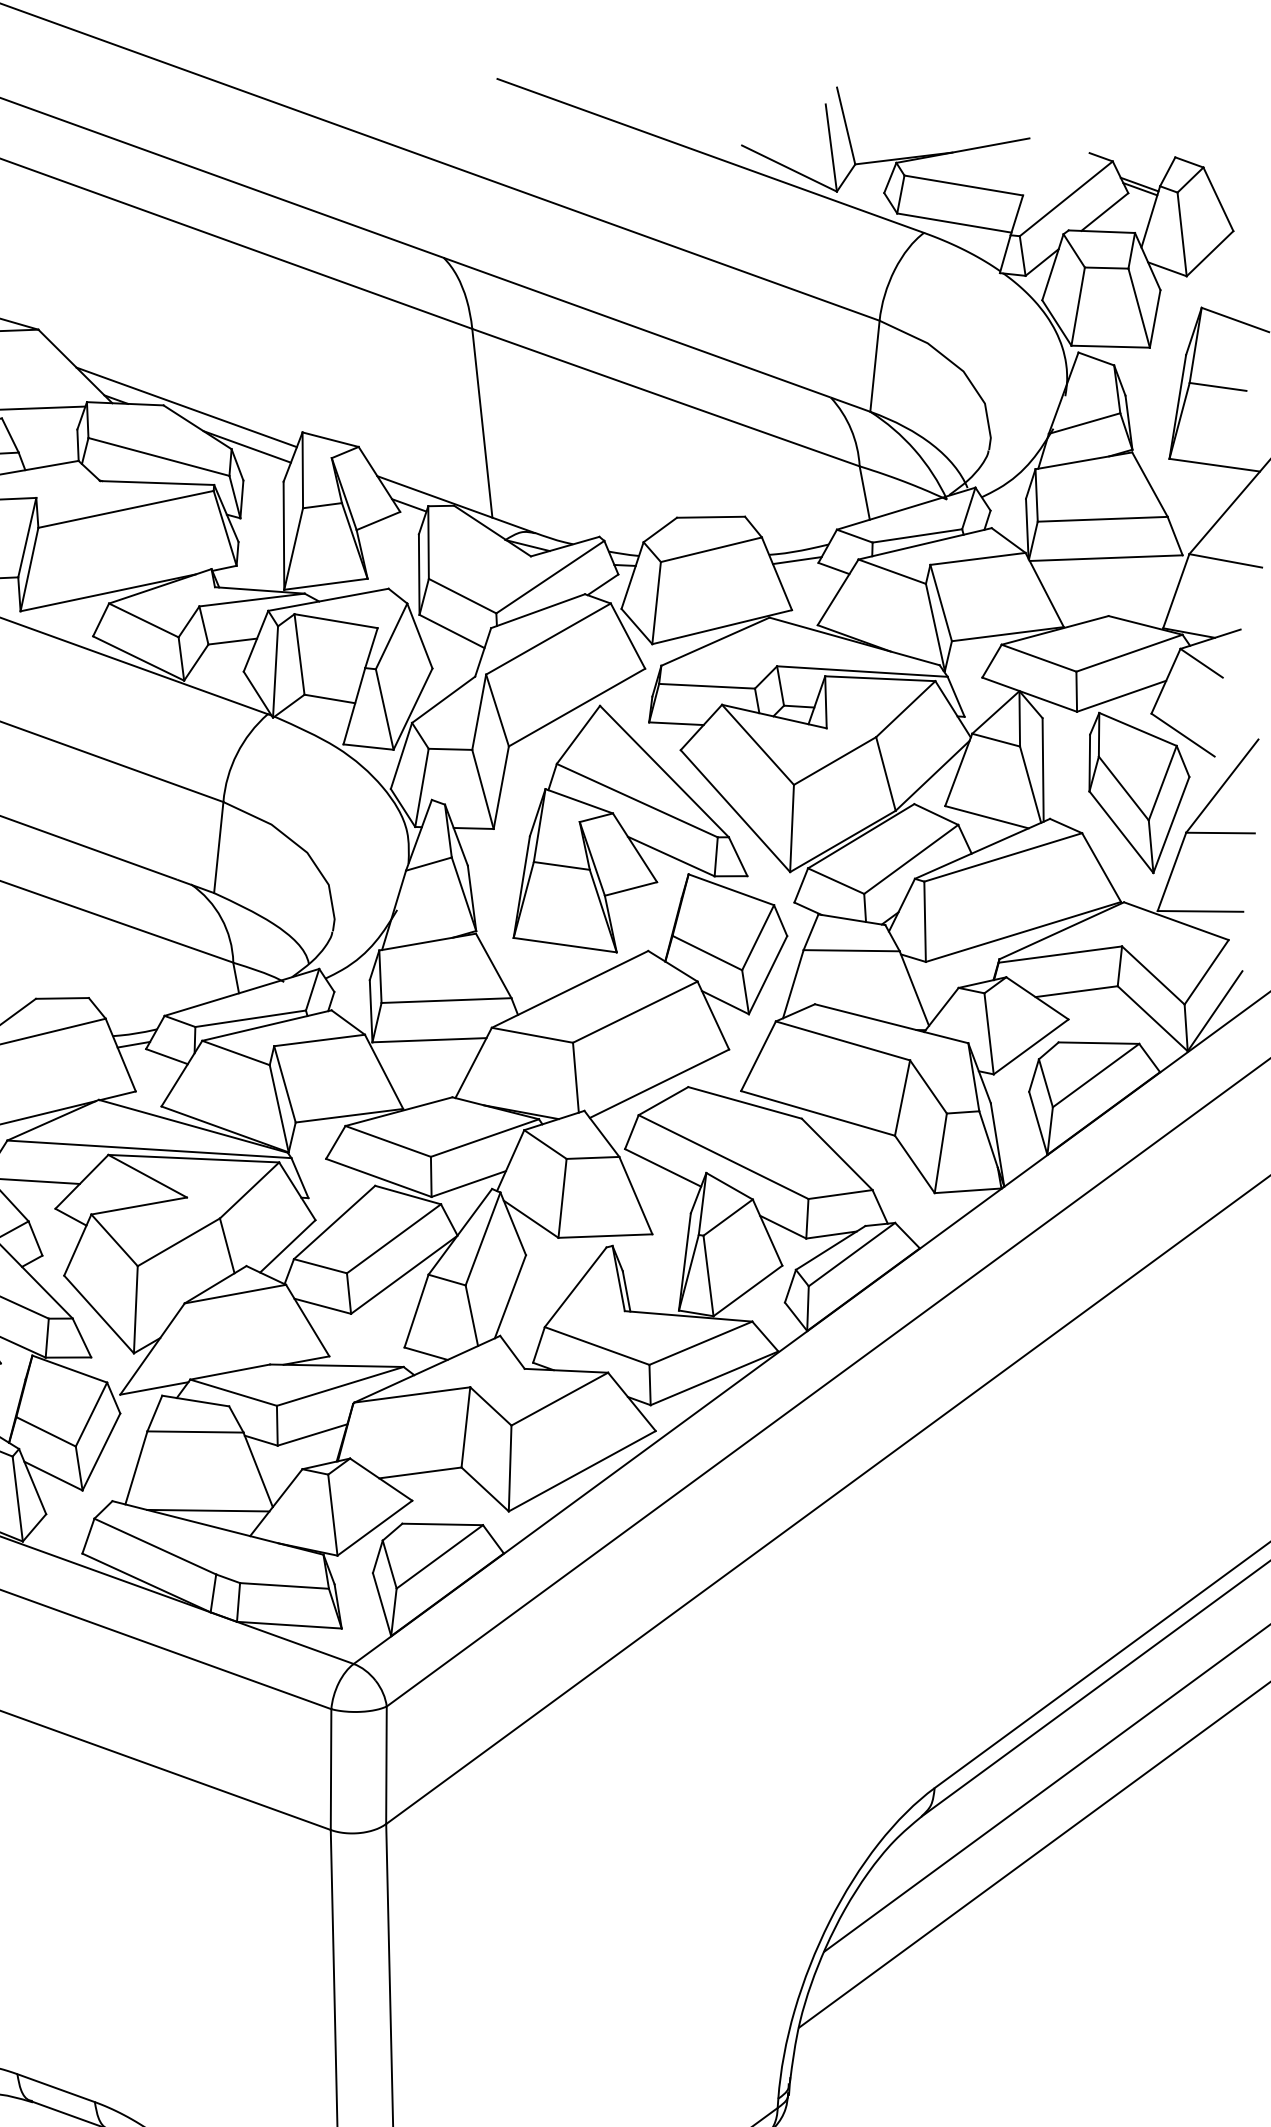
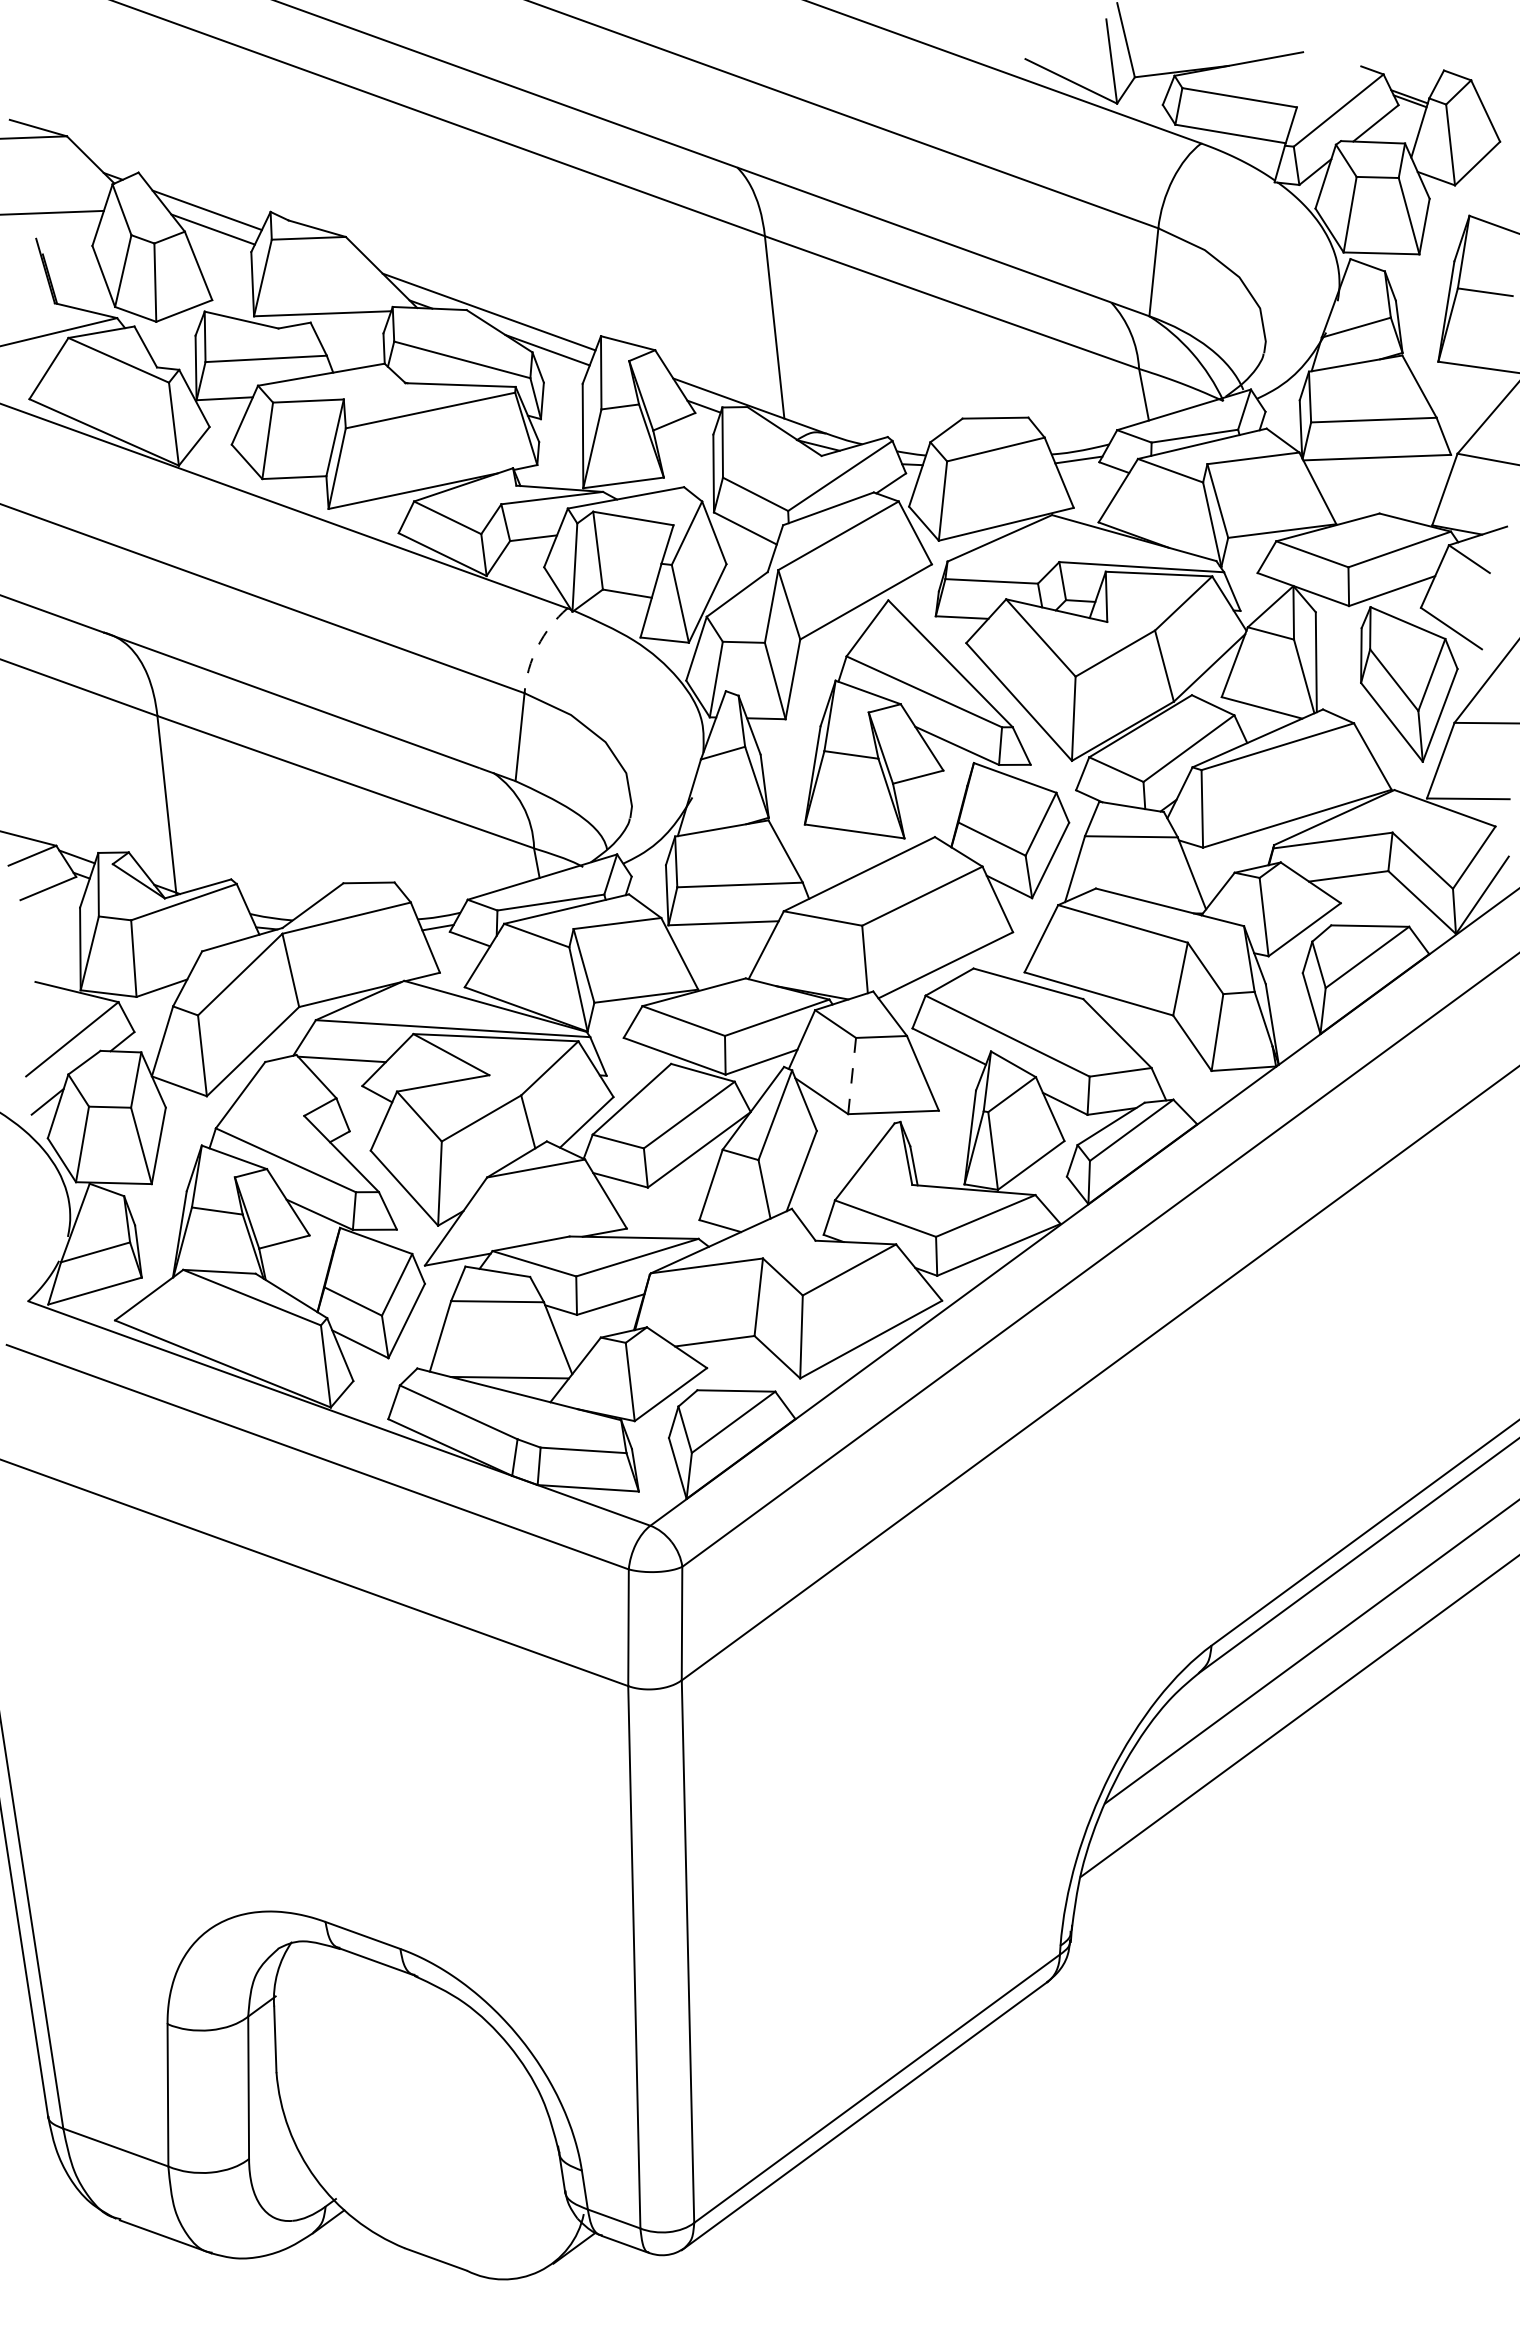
arc: (236, 753) -> (537, 646), solid -> dashed
line: (562, 1197) -> (852, 1075), solid -> dashed

